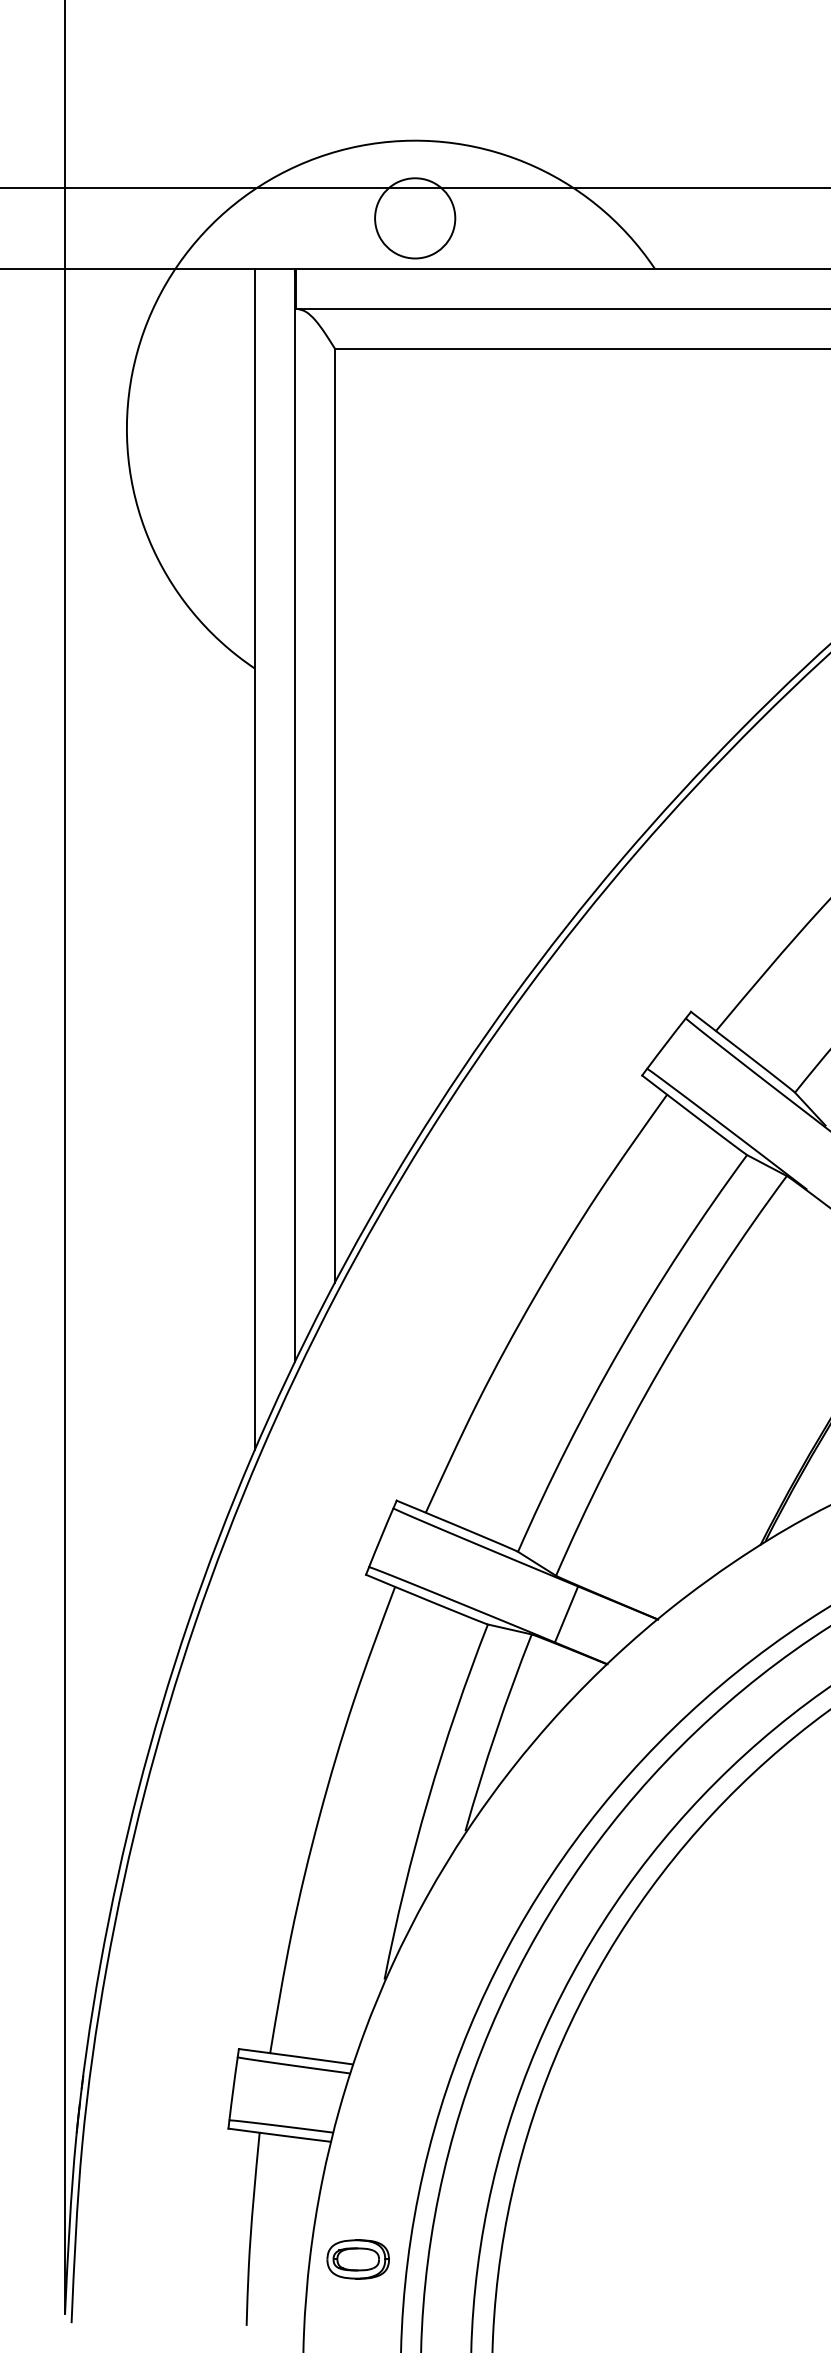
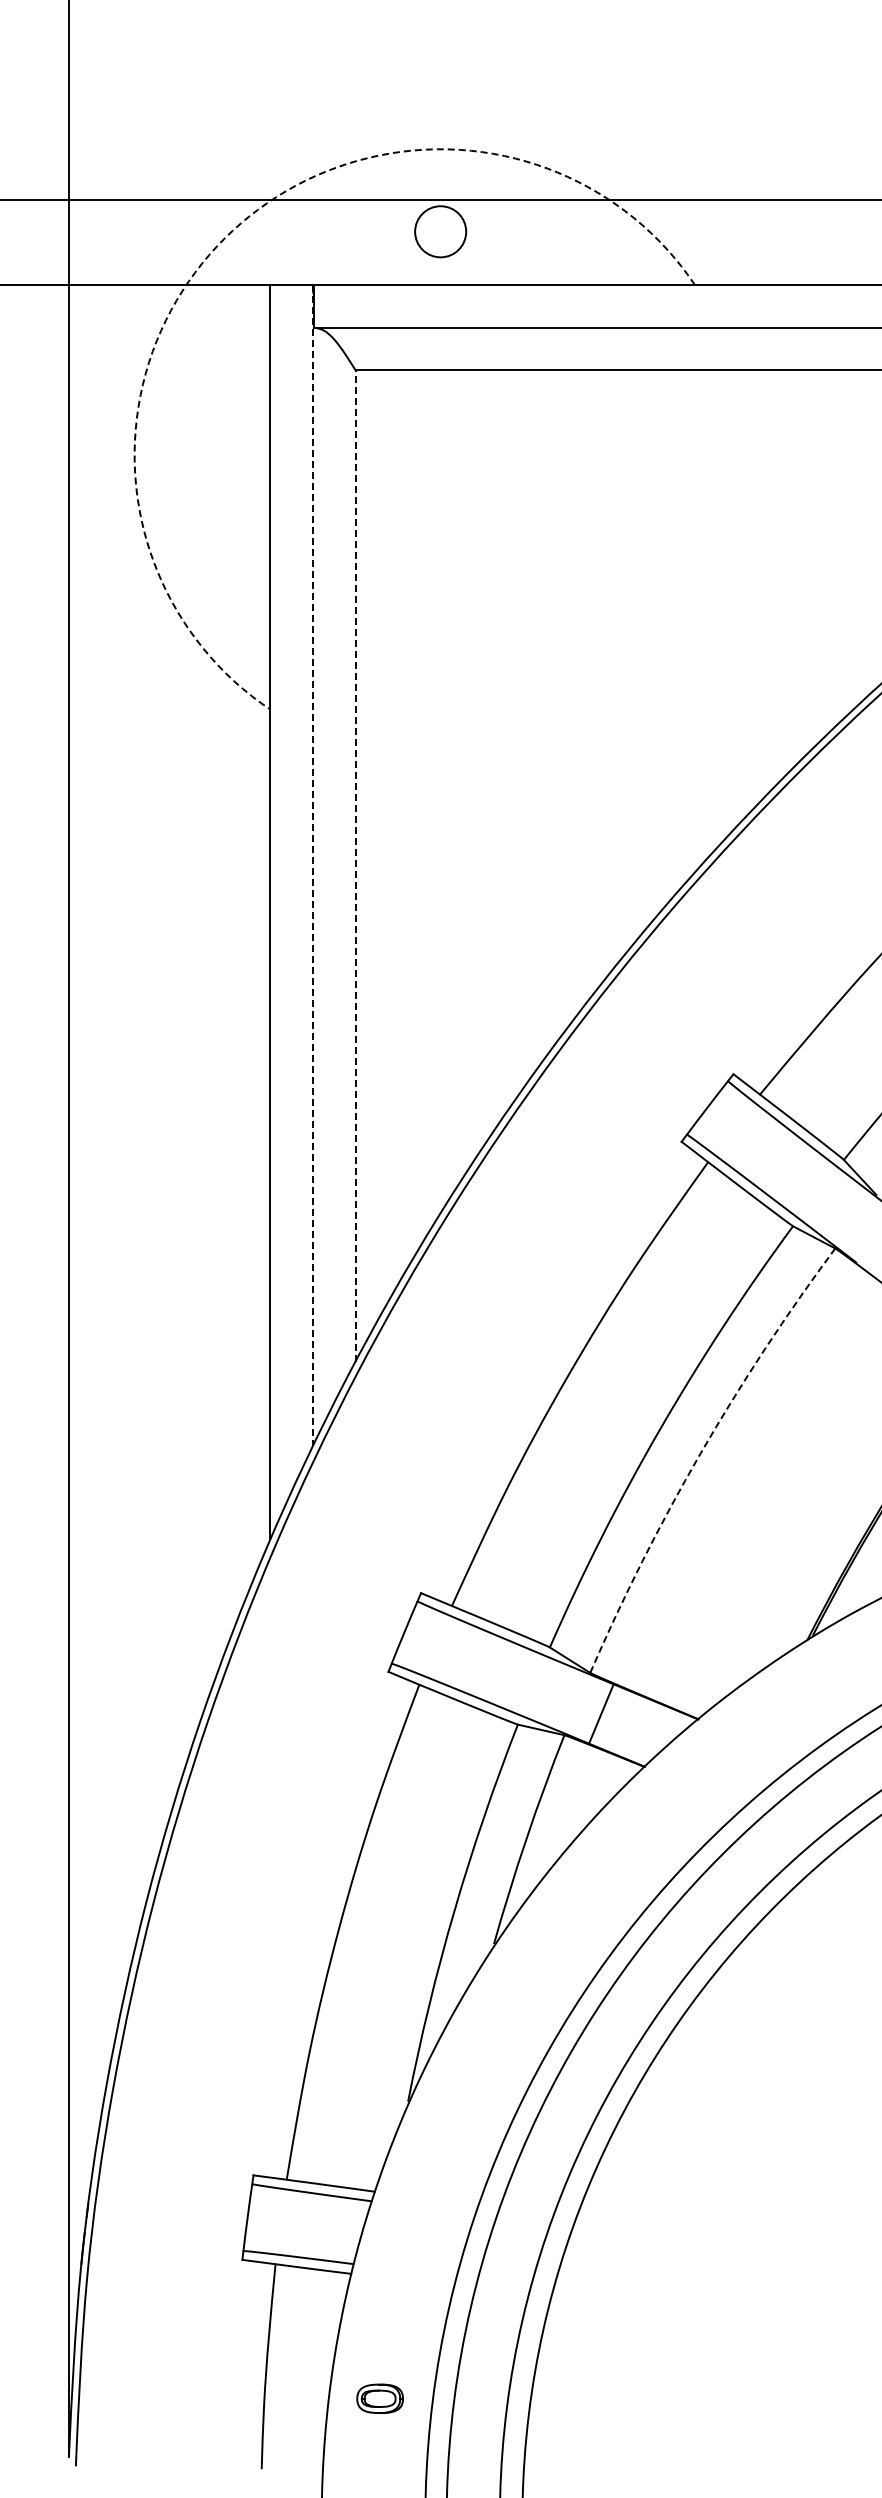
circle: (415, 218) -> (440, 231), size x0.6
arc: (211, 224) -> (224, 238), solid -> dashed
line: (334, 815) -> (355, 865), solid -> dashed
line: (294, 816) -> (312, 866), solid -> dashed
arc: (659, 1369) -> (700, 1453), solid -> dashed
part: (357, 2259) -> (379, 2398), size x0.7

